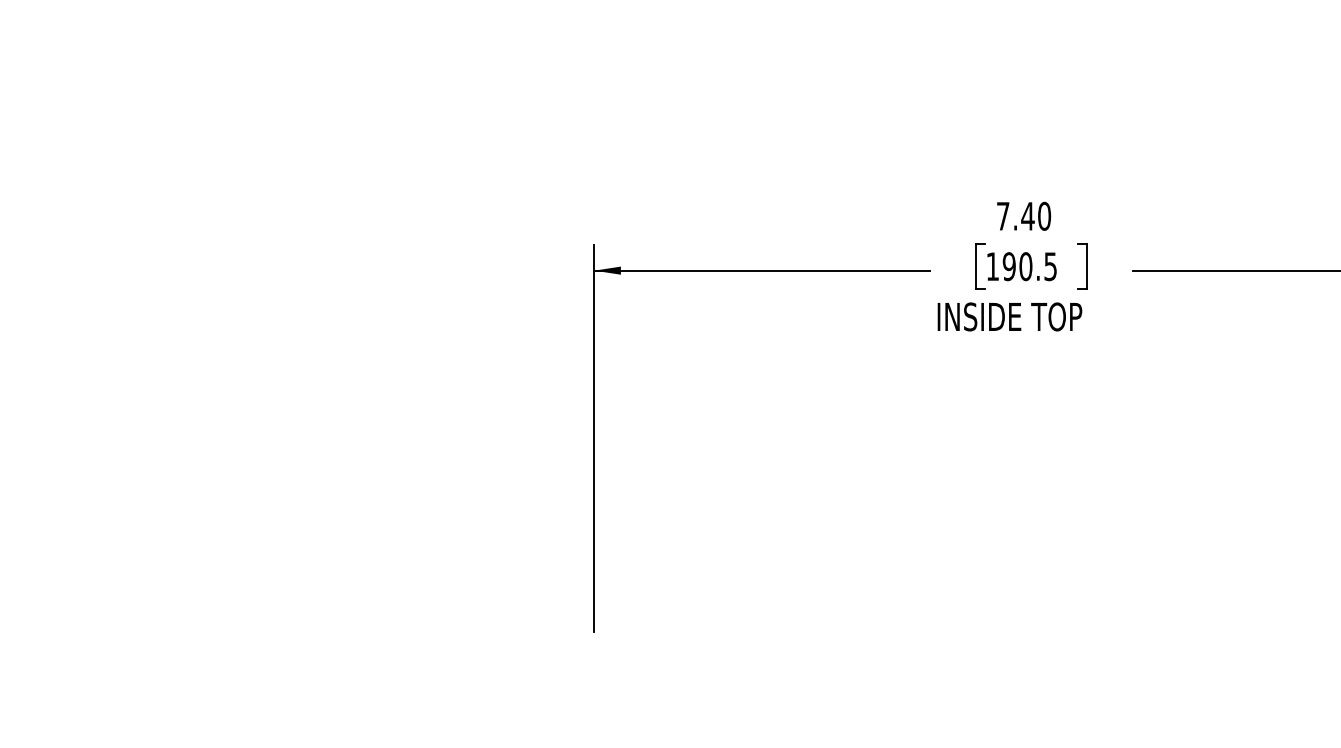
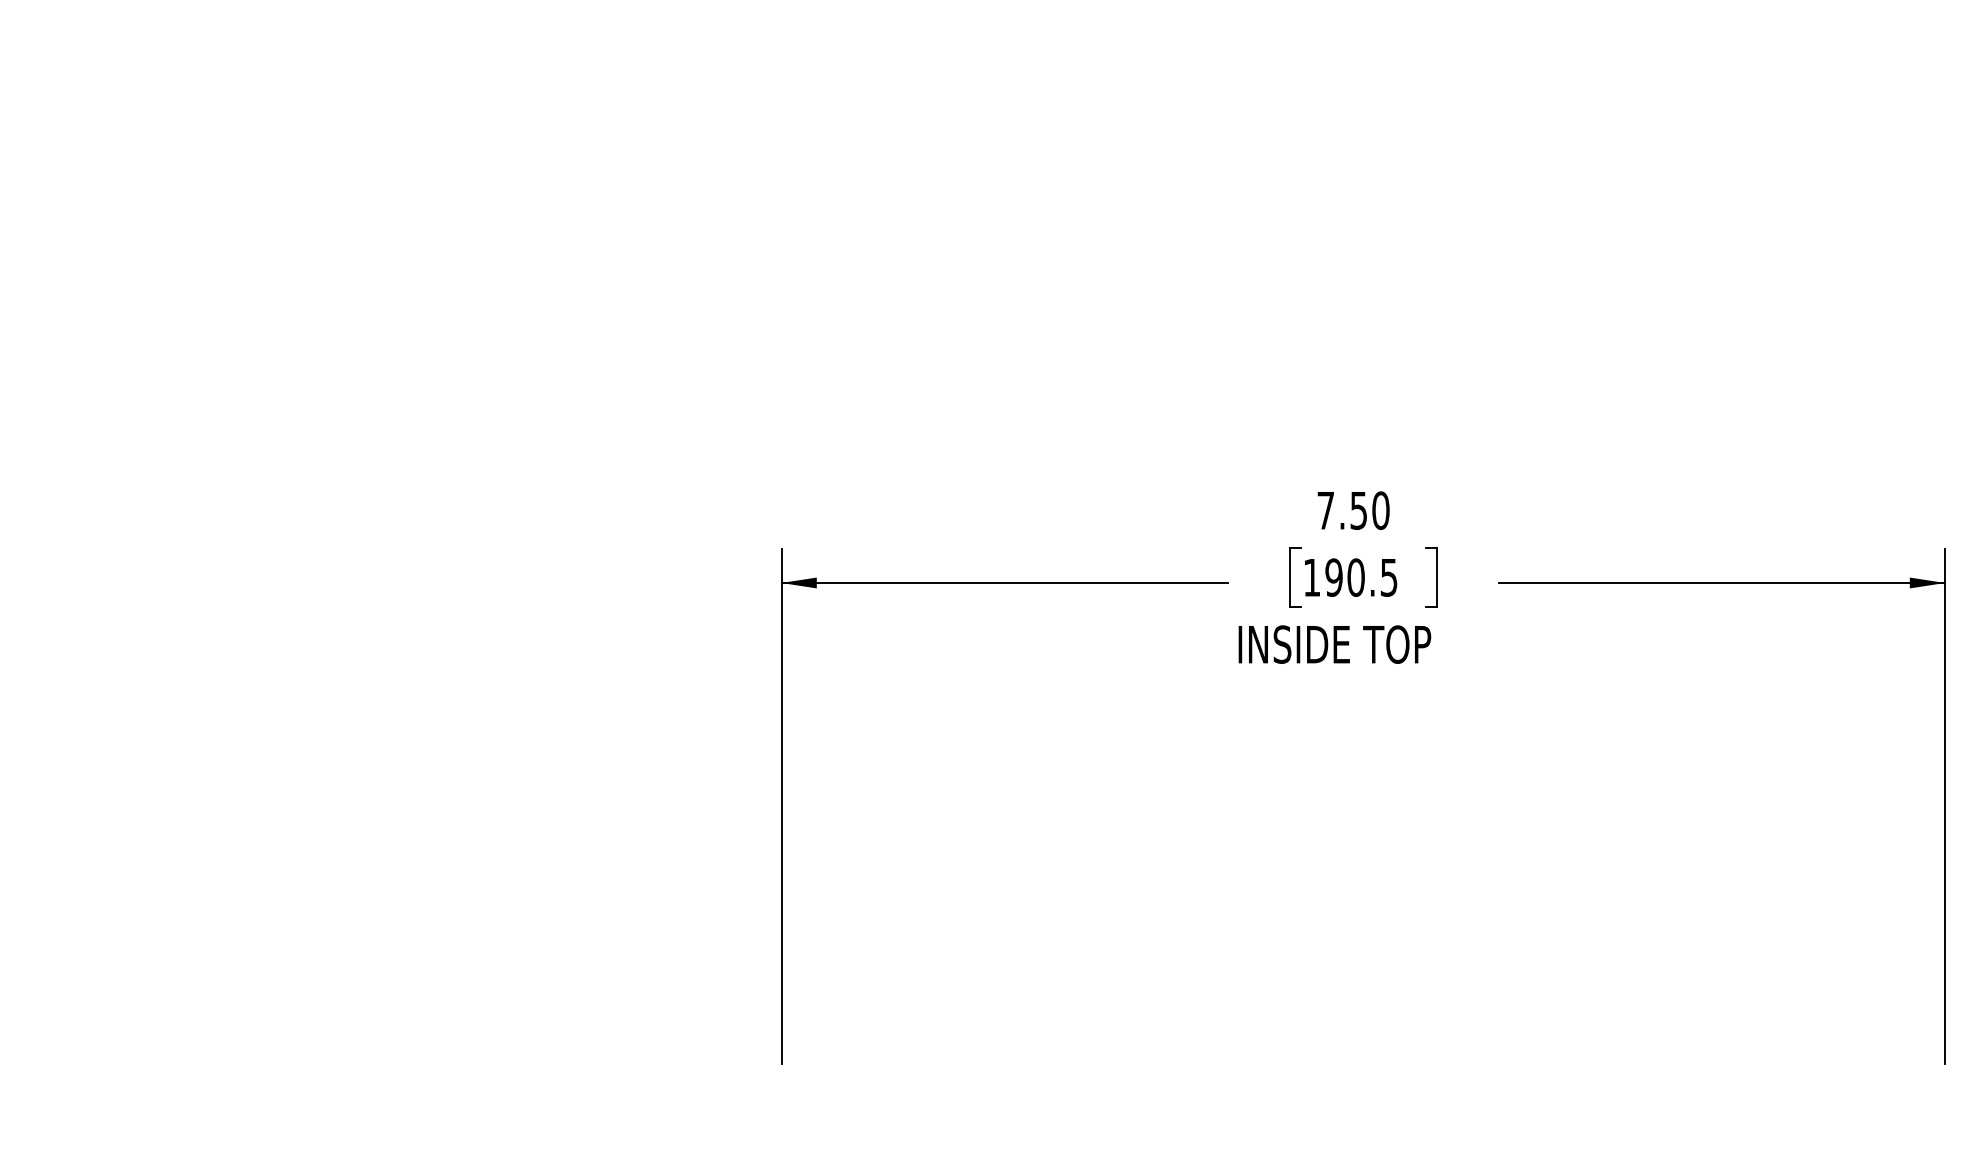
text: (1027, 216) -> (1358, 510), 7.40 -> 7.50

